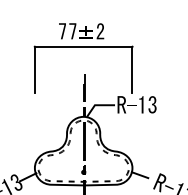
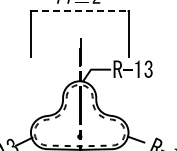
line: (83, 46) -> (79, 10), solid -> dashed

